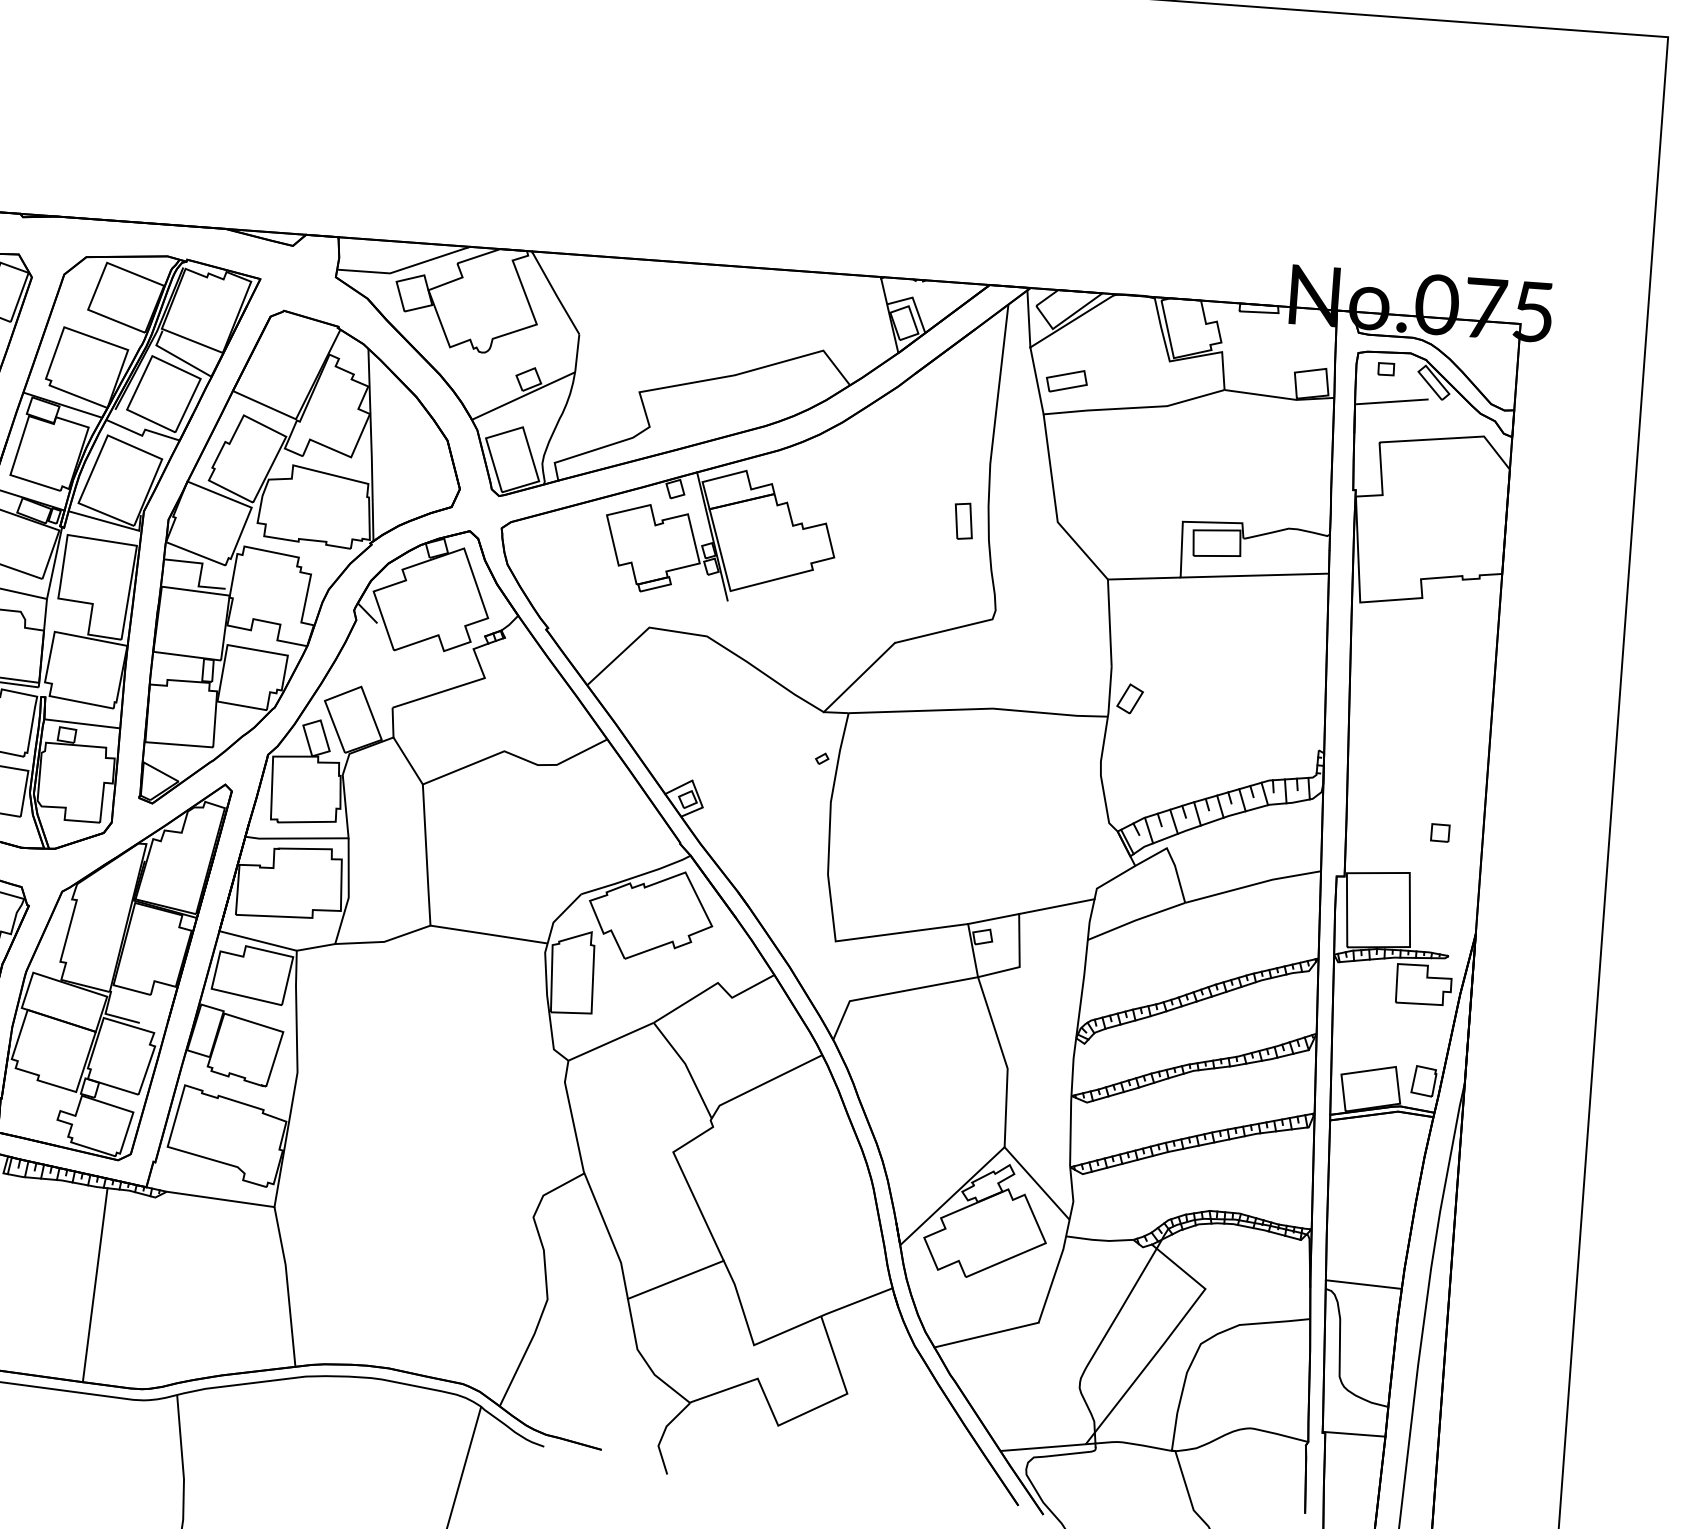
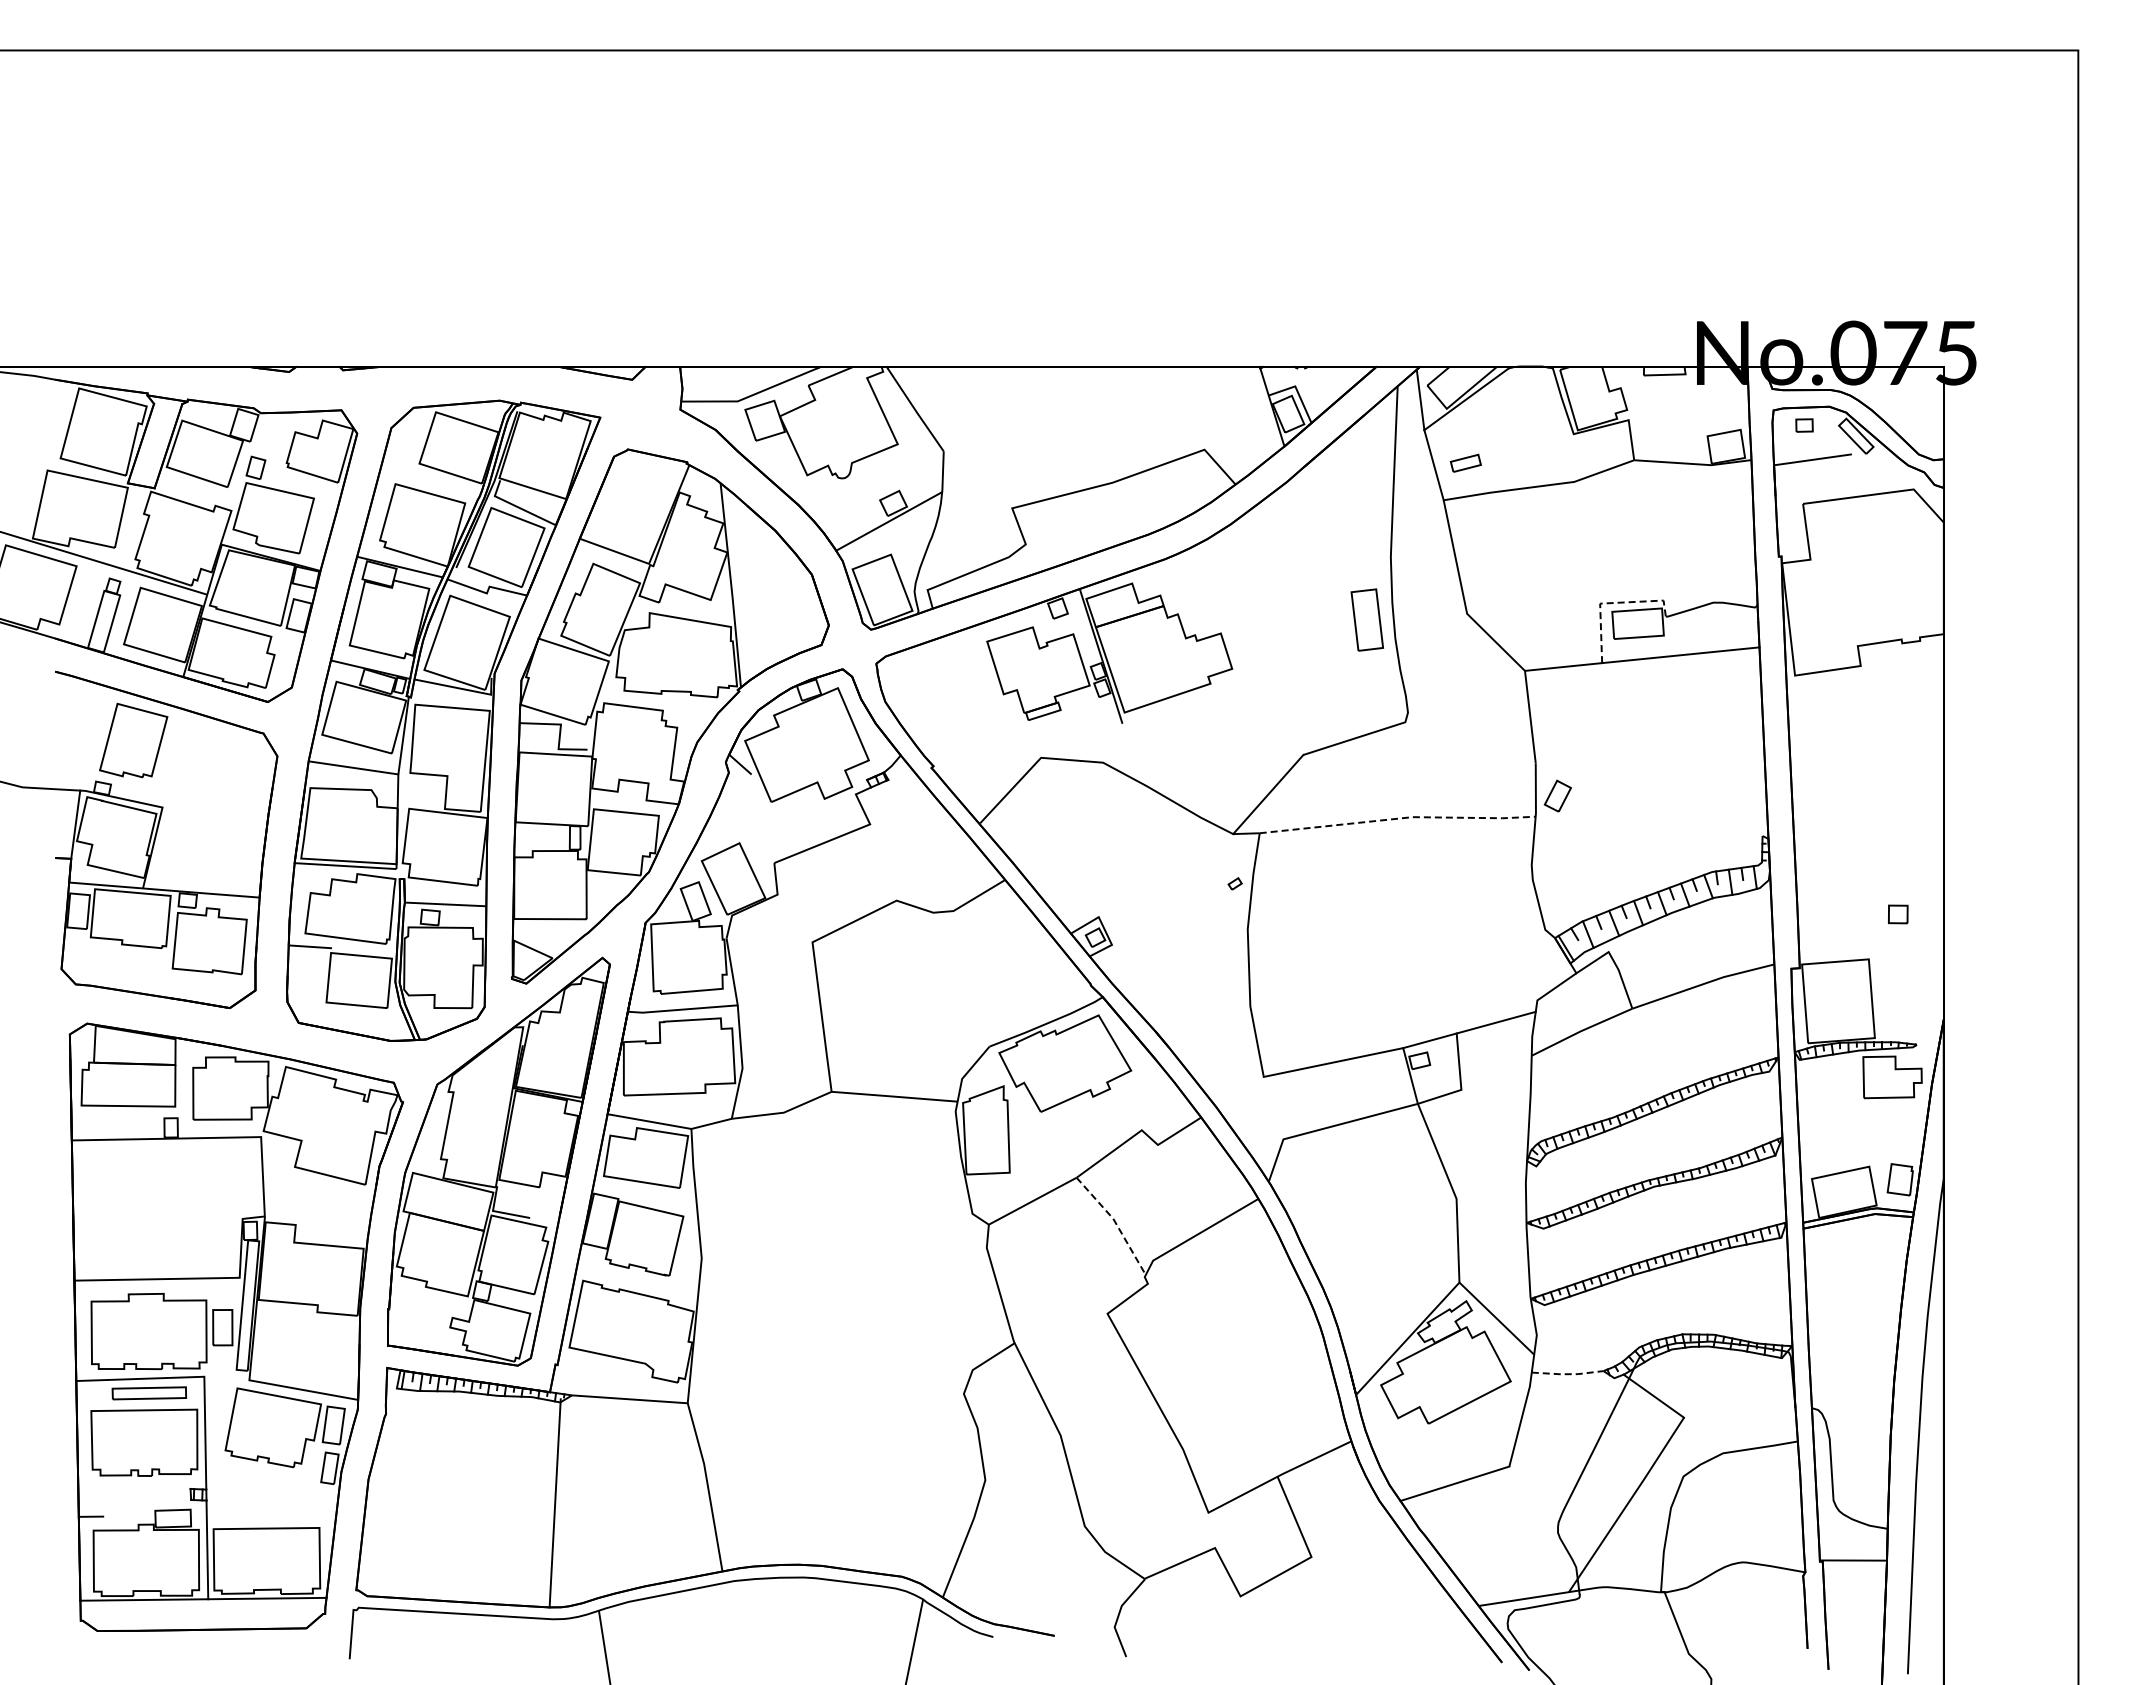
part: (1066, 381) -> (1465, 463), size x0.7
part: (963, 521) -> (1366, 620), size x1.6
line: (1193, 522) -> (1611, 603), solid -> dashed
line: (979, 708) -> (1398, 818), solid -> dashed
line: (407, 760) -> (794, 918), removed
line: (687, 1067) -> (1115, 1222), solid -> dashed
line: (1099, 1240) -> (1567, 1374), solid -> dashed
line: (675, 1279) -> (1119, 1449), removed
line: (1363, 1284) -> (1851, 1400), removed
line: (94, 1285) -> (554, 1503), moved

